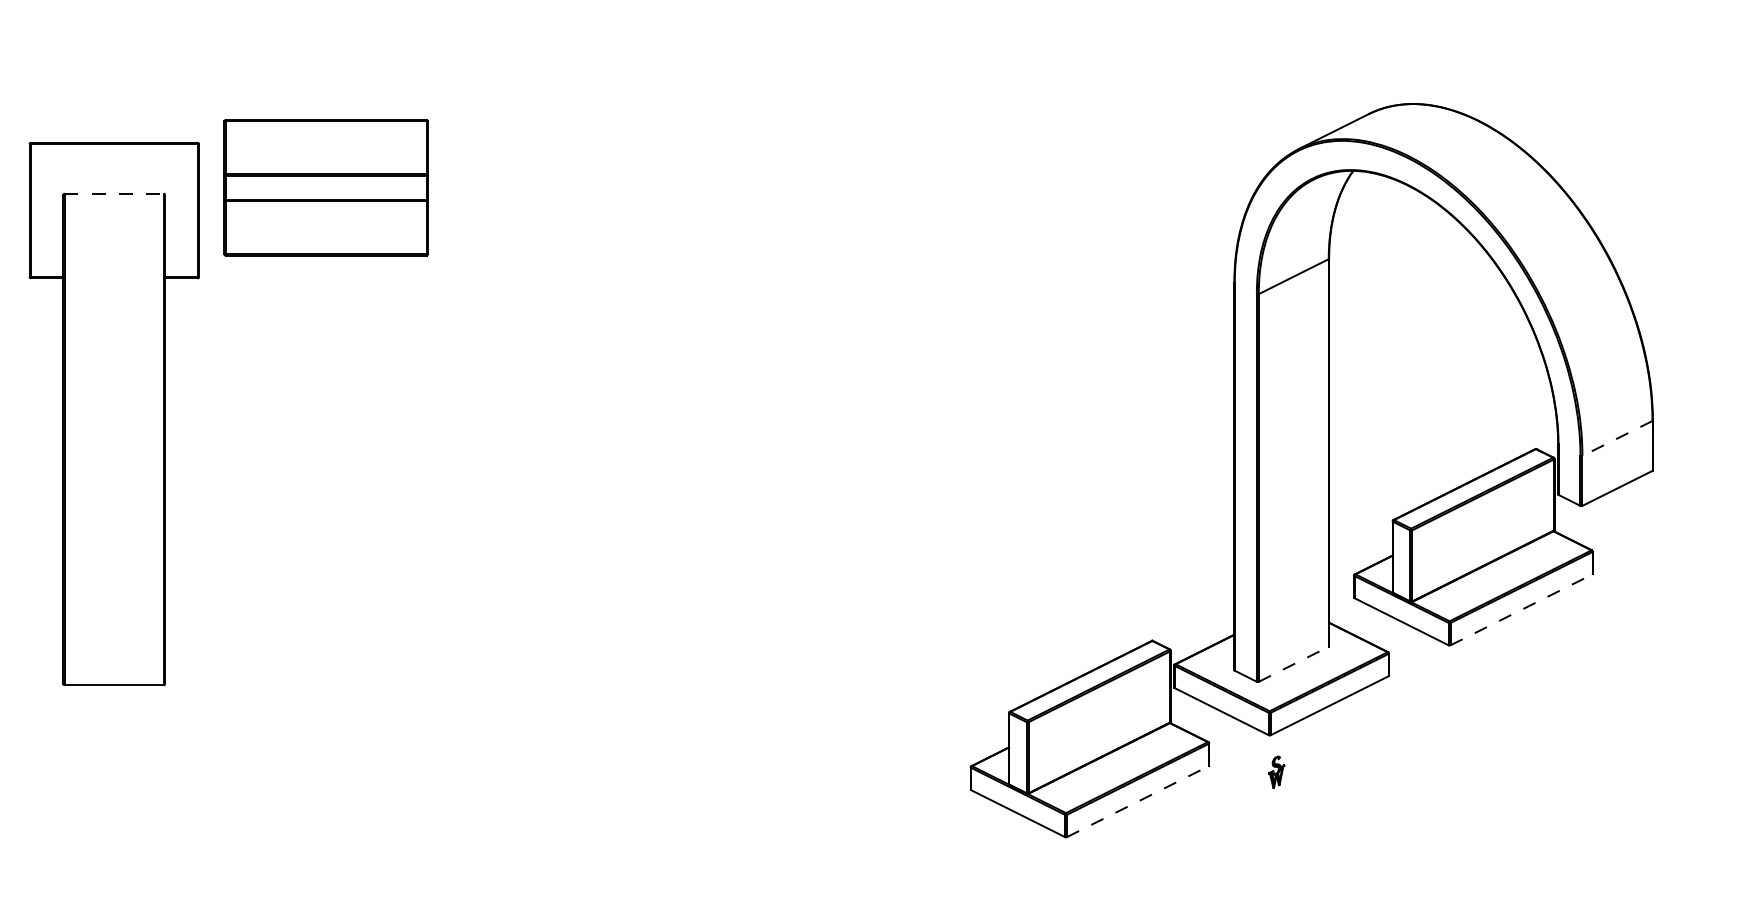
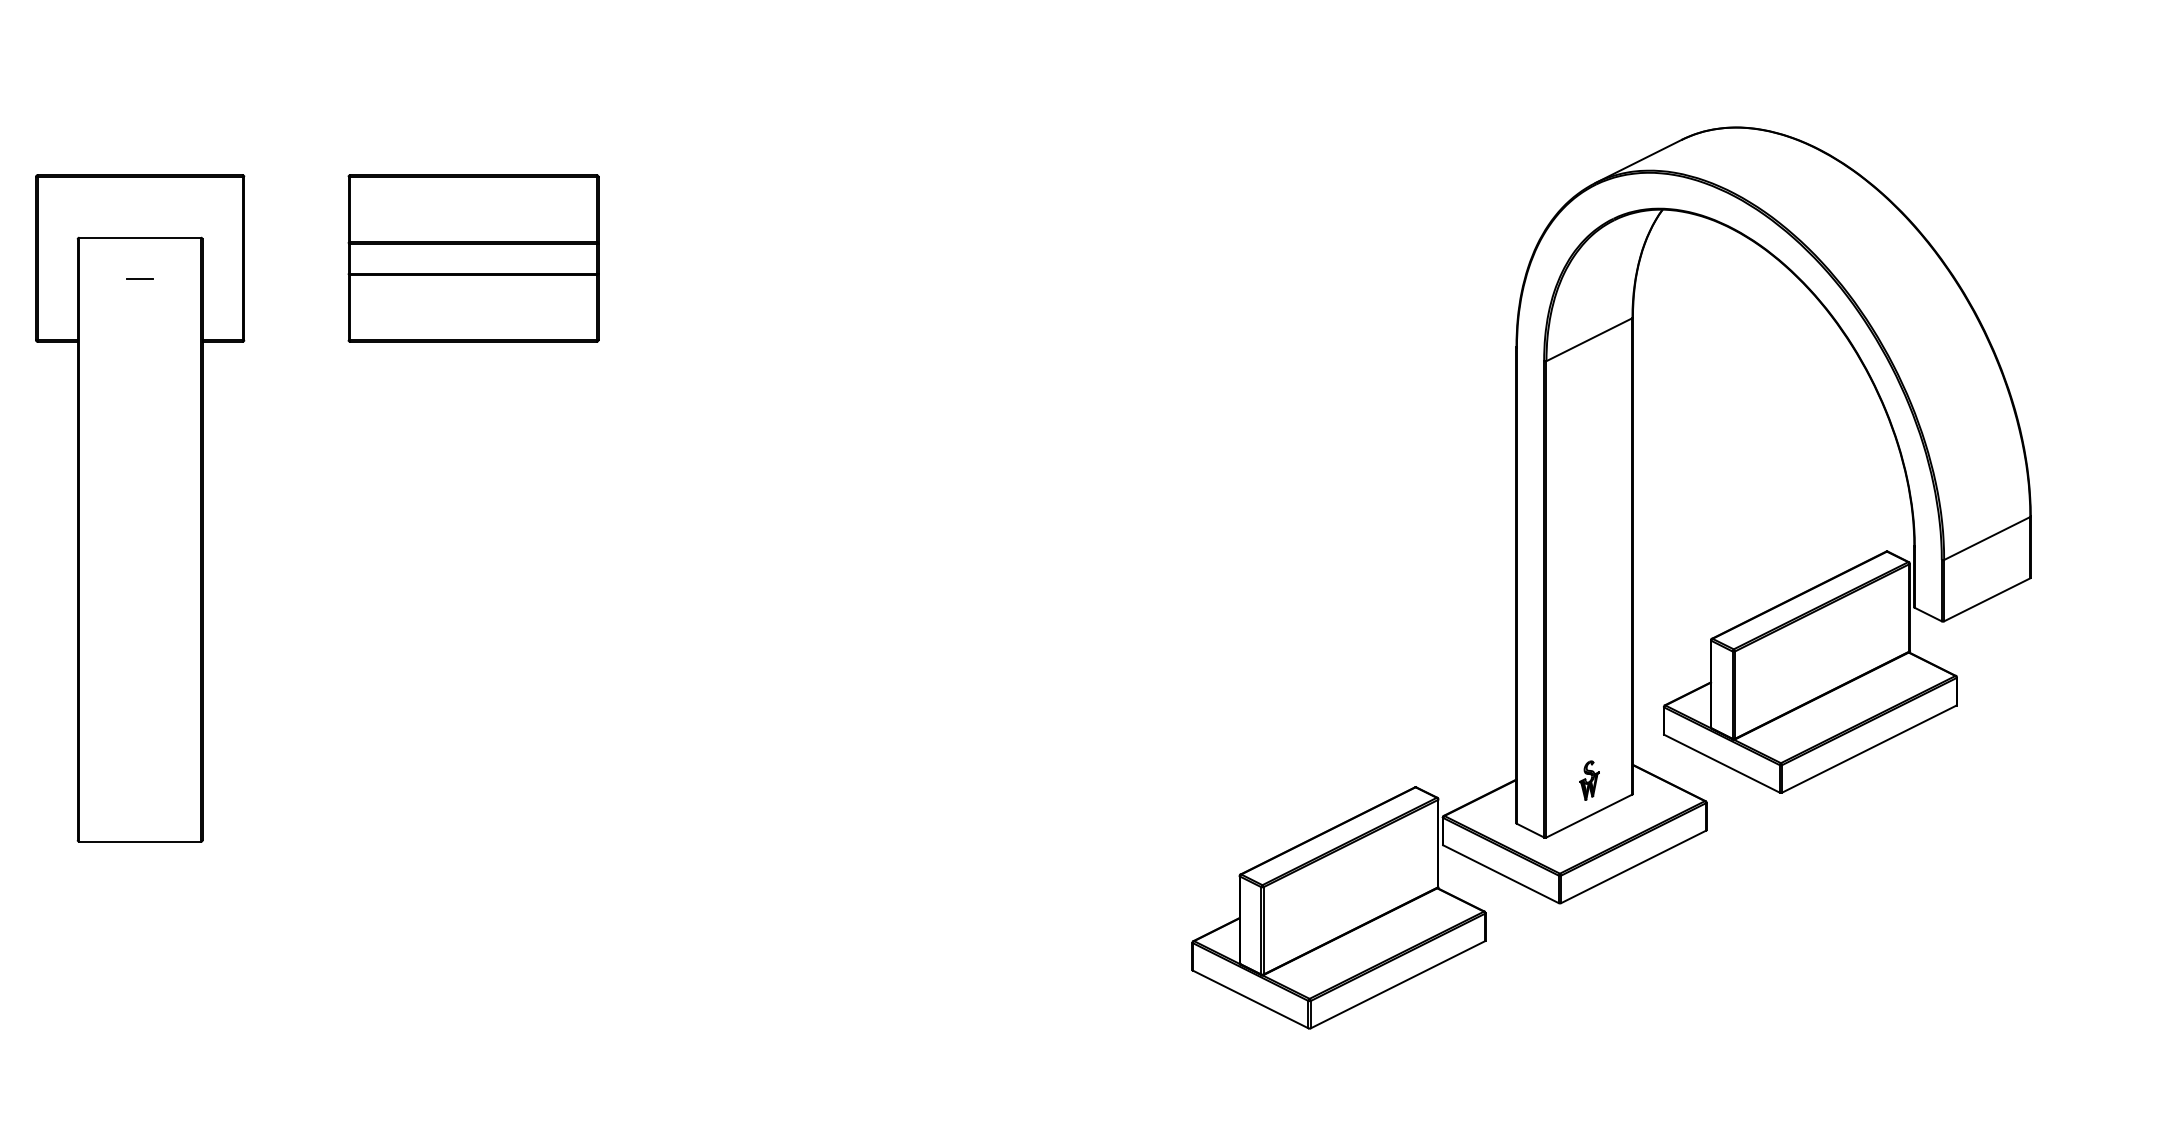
part: (326, 187) -> (473, 258), moved
line: (114, 193) -> (140, 237), dashed -> solid
line: (114, 227) -> (140, 279), added
line: (1616, 438) -> (1986, 538), dashed -> solid
line: (1521, 610) -> (1869, 749), dashed -> solid
line: (1293, 663) -> (1589, 815), dashed -> solid
part: (1276, 772) -> (1589, 780), moved
line: (1138, 801) -> (1398, 984), dashed -> solid

